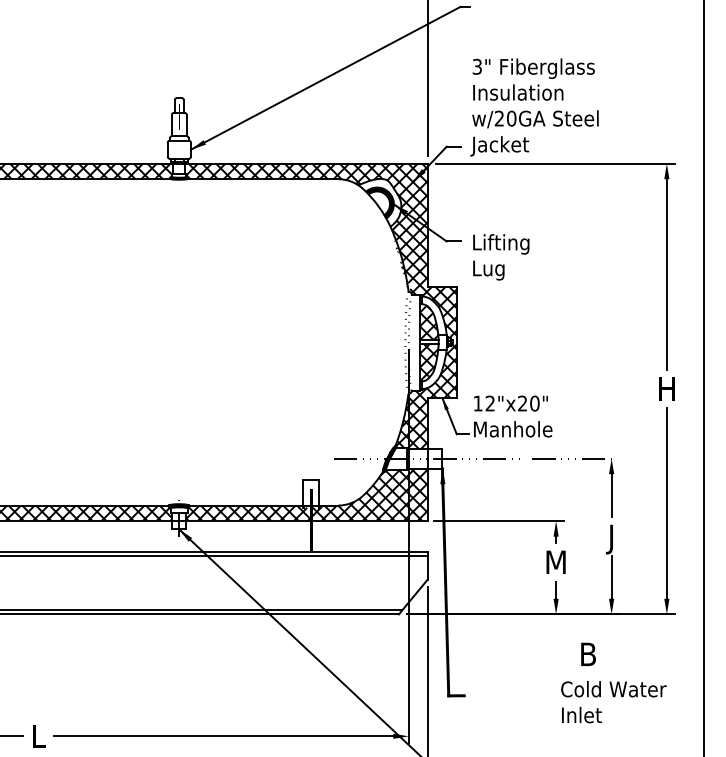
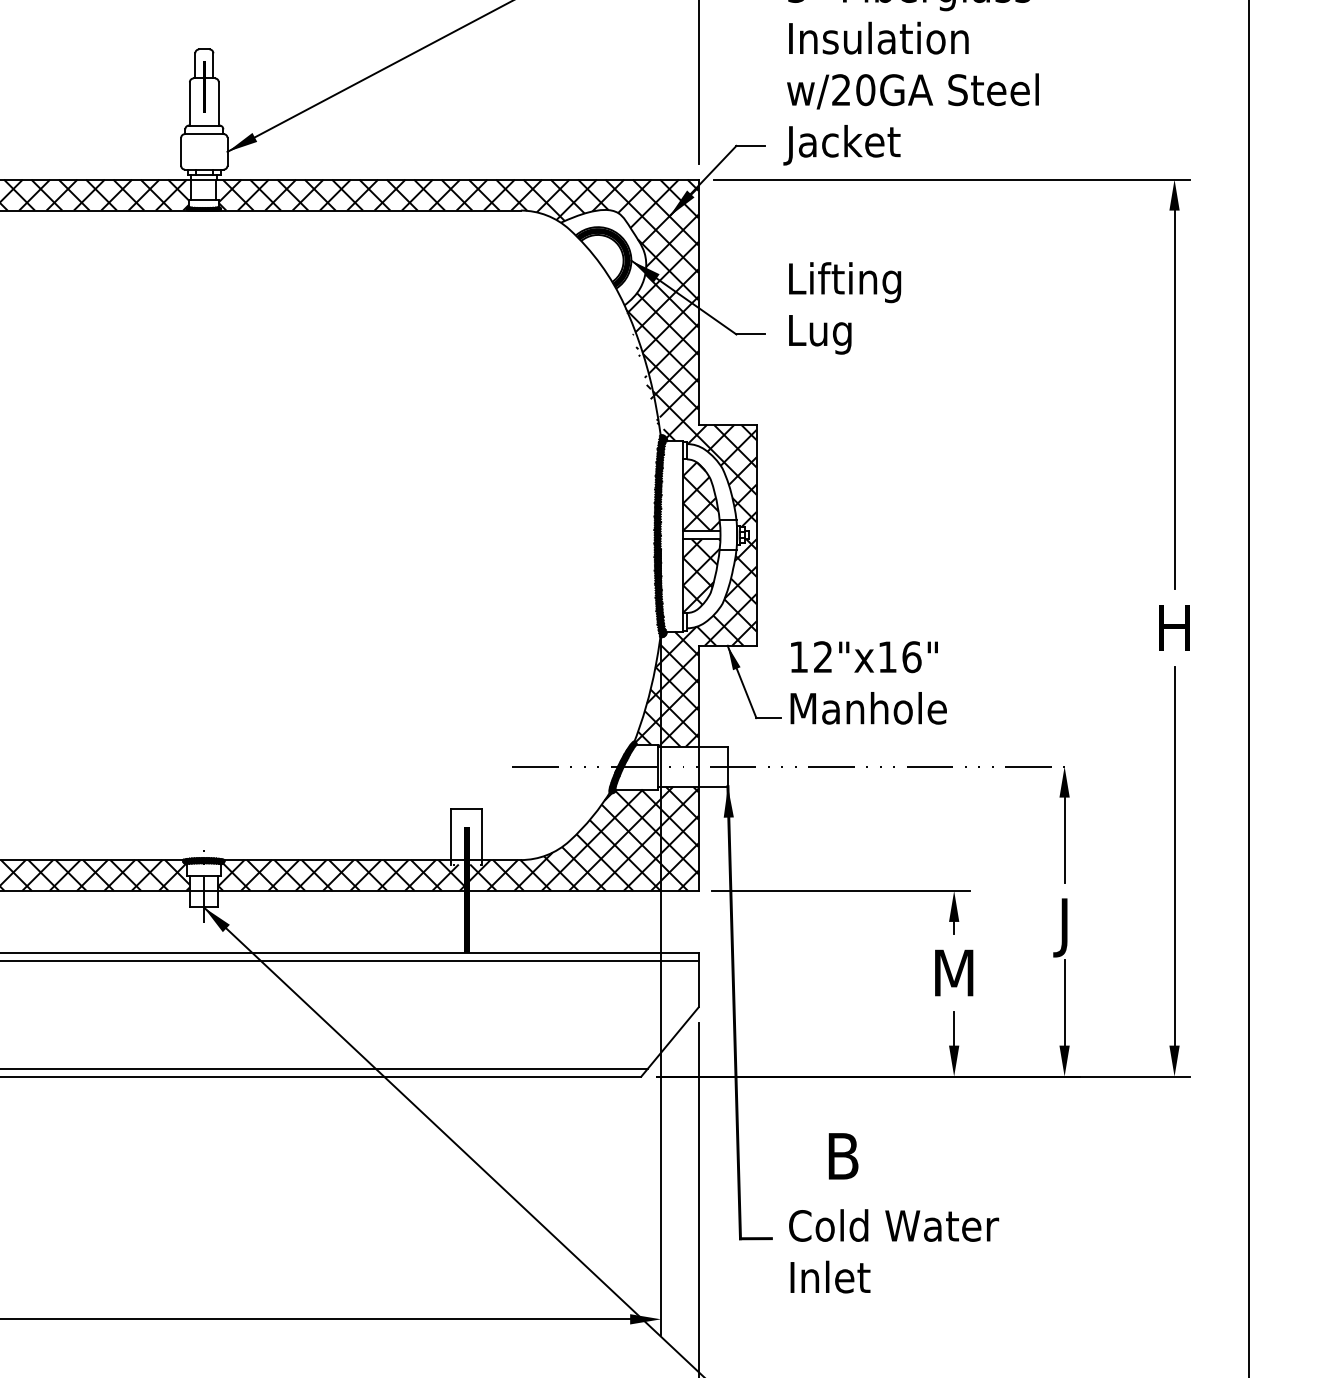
text: (501, 257) -> (845, 308), moved
hatch: (408, 342) -> (660, 535), added
text: (528, 403) -> (899, 656), 12"x20" -> 12"x16"
text: (613, 682) -> (893, 1212), moved

